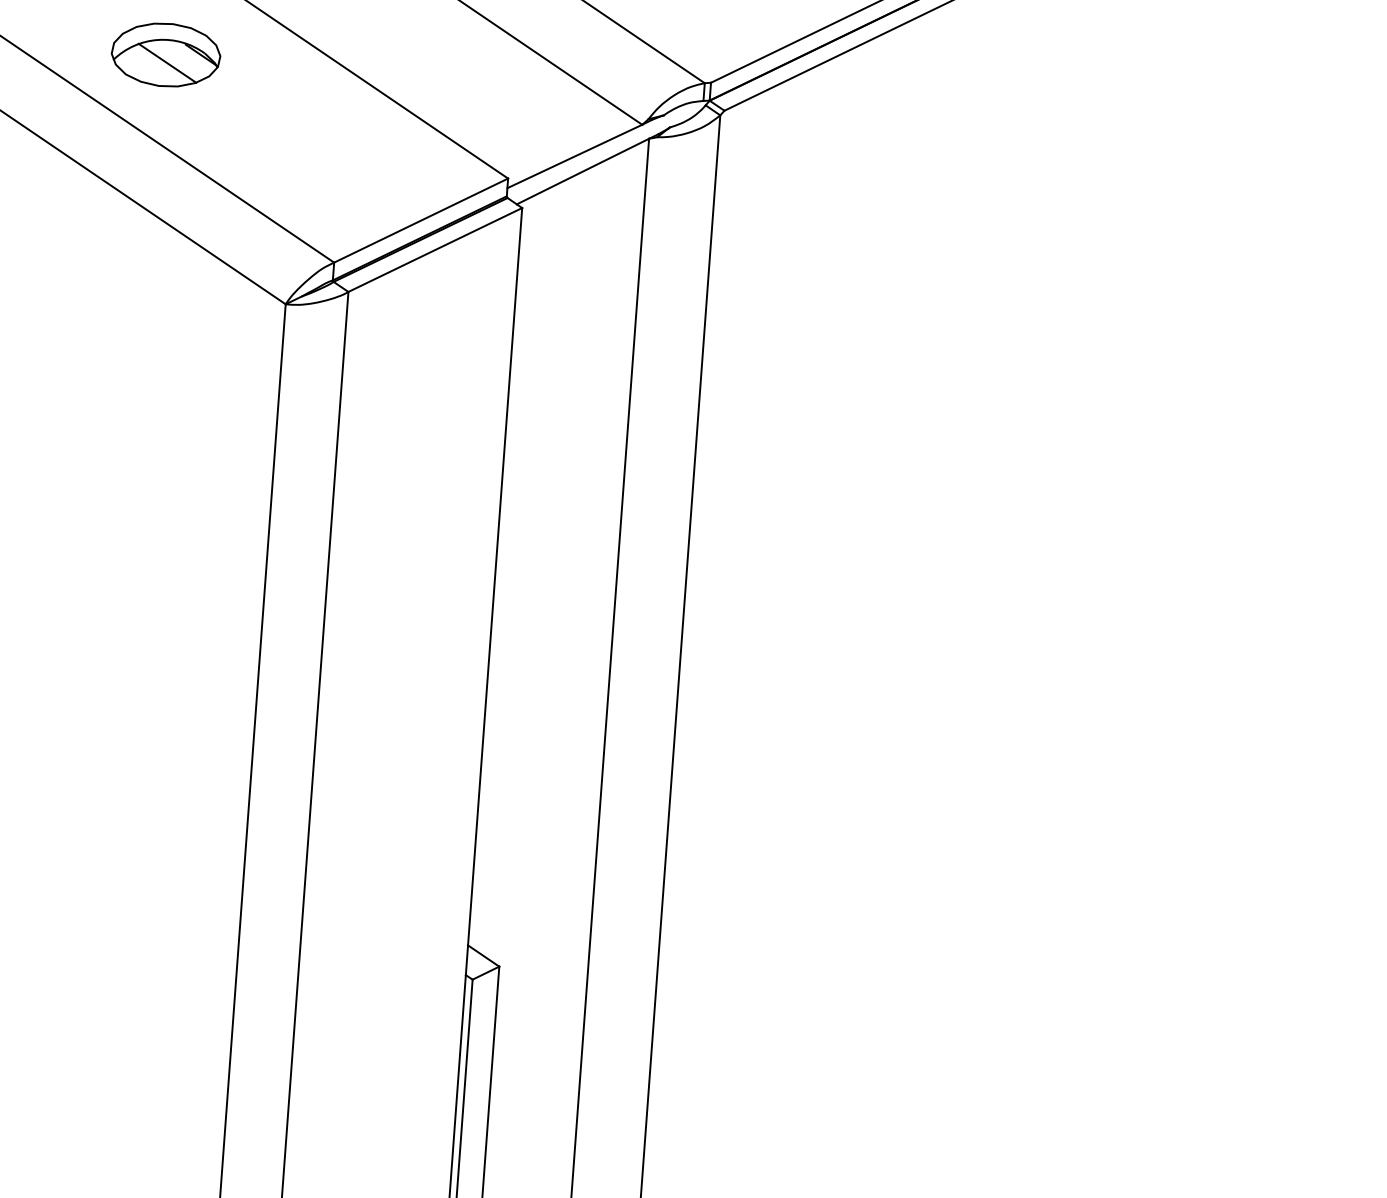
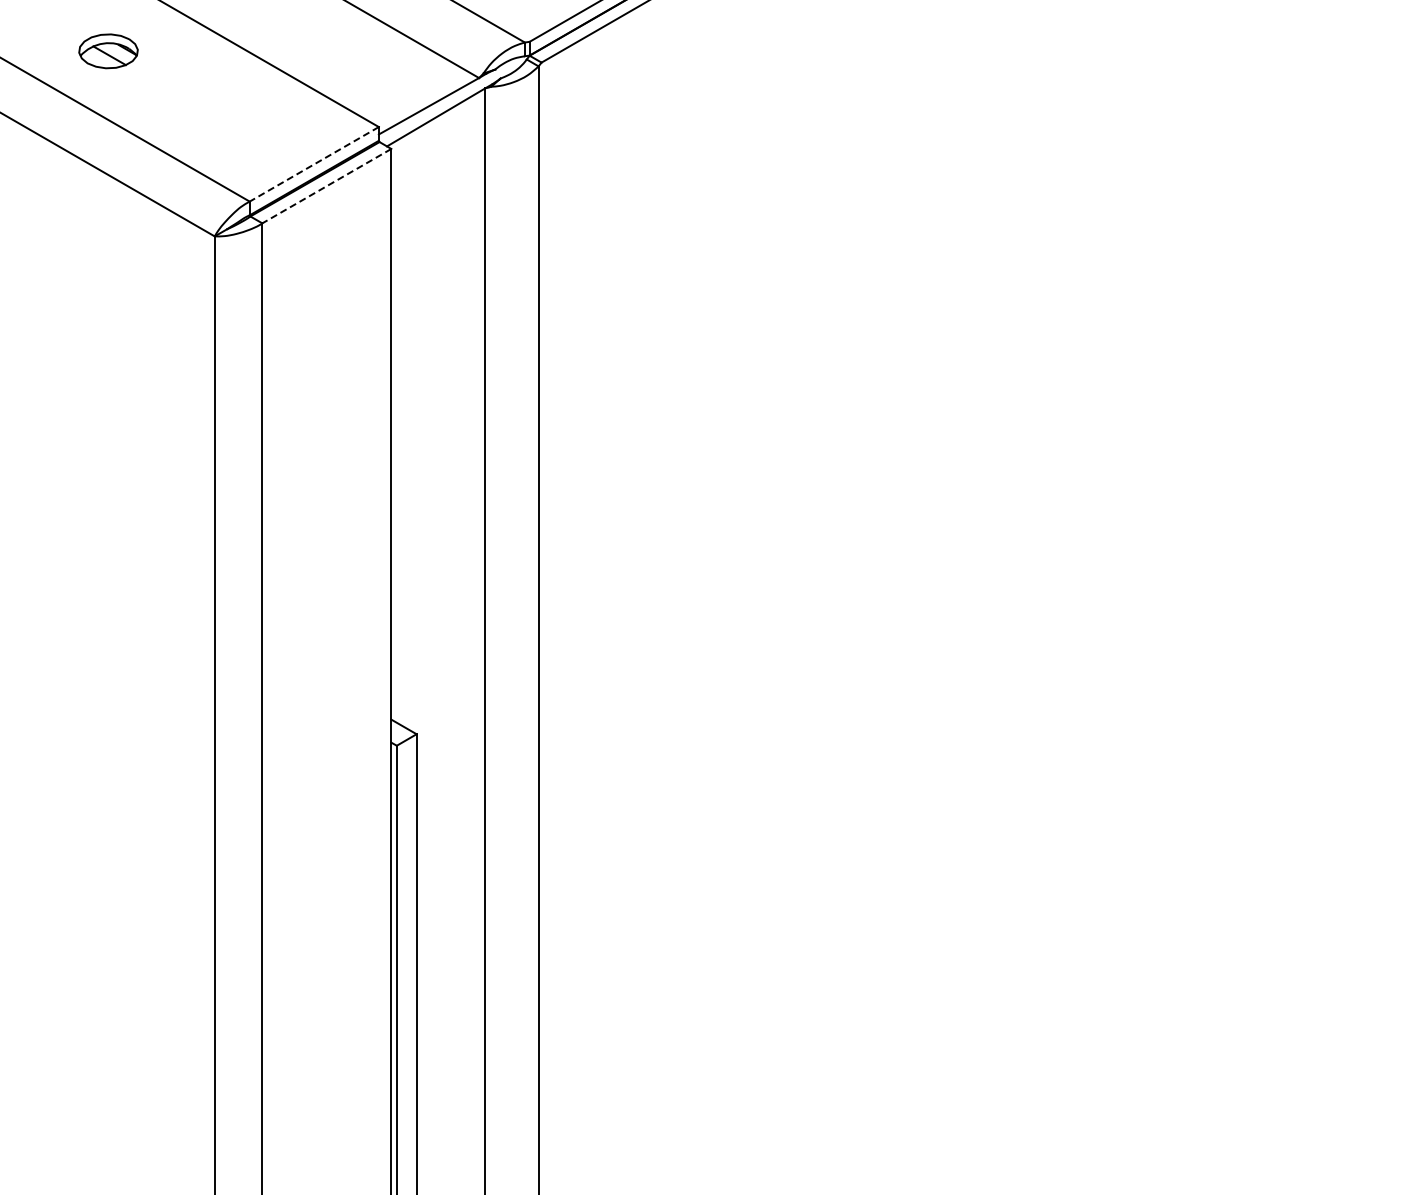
part: (165, 55) -> (108, 51), size x0.7
line: (421, 220) -> (314, 164), solid -> dashed
line: (434, 250) -> (326, 186), solid -> dashed

